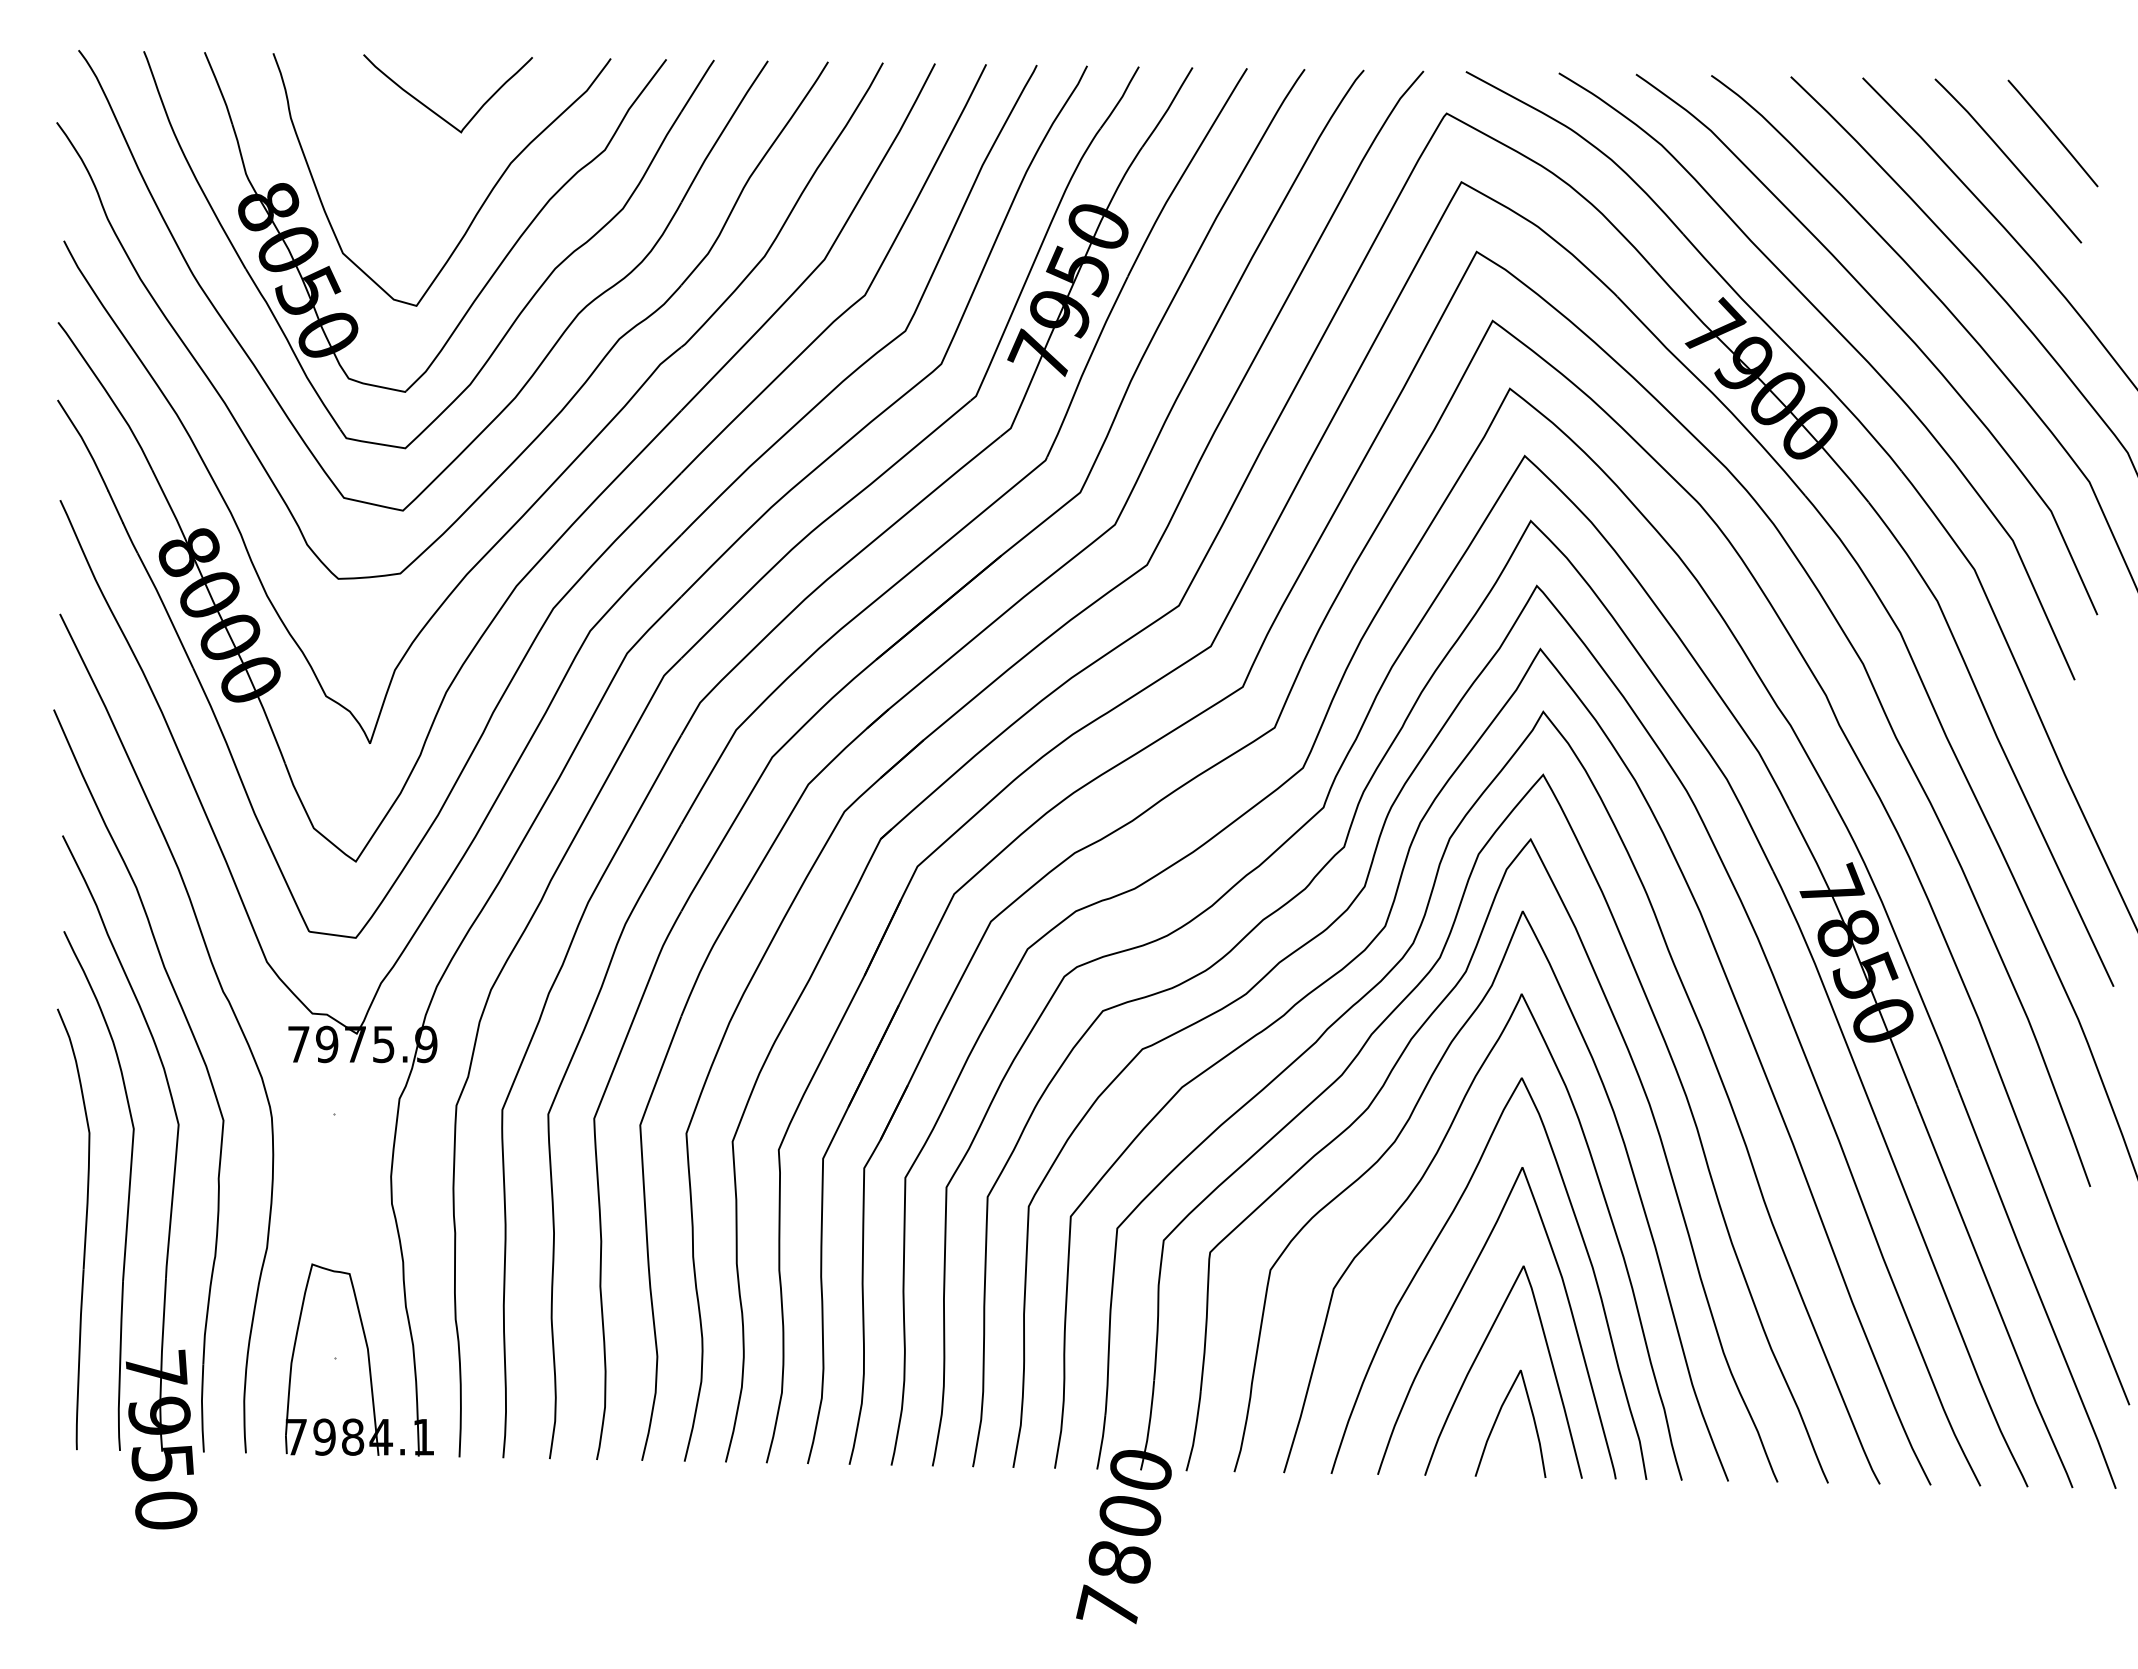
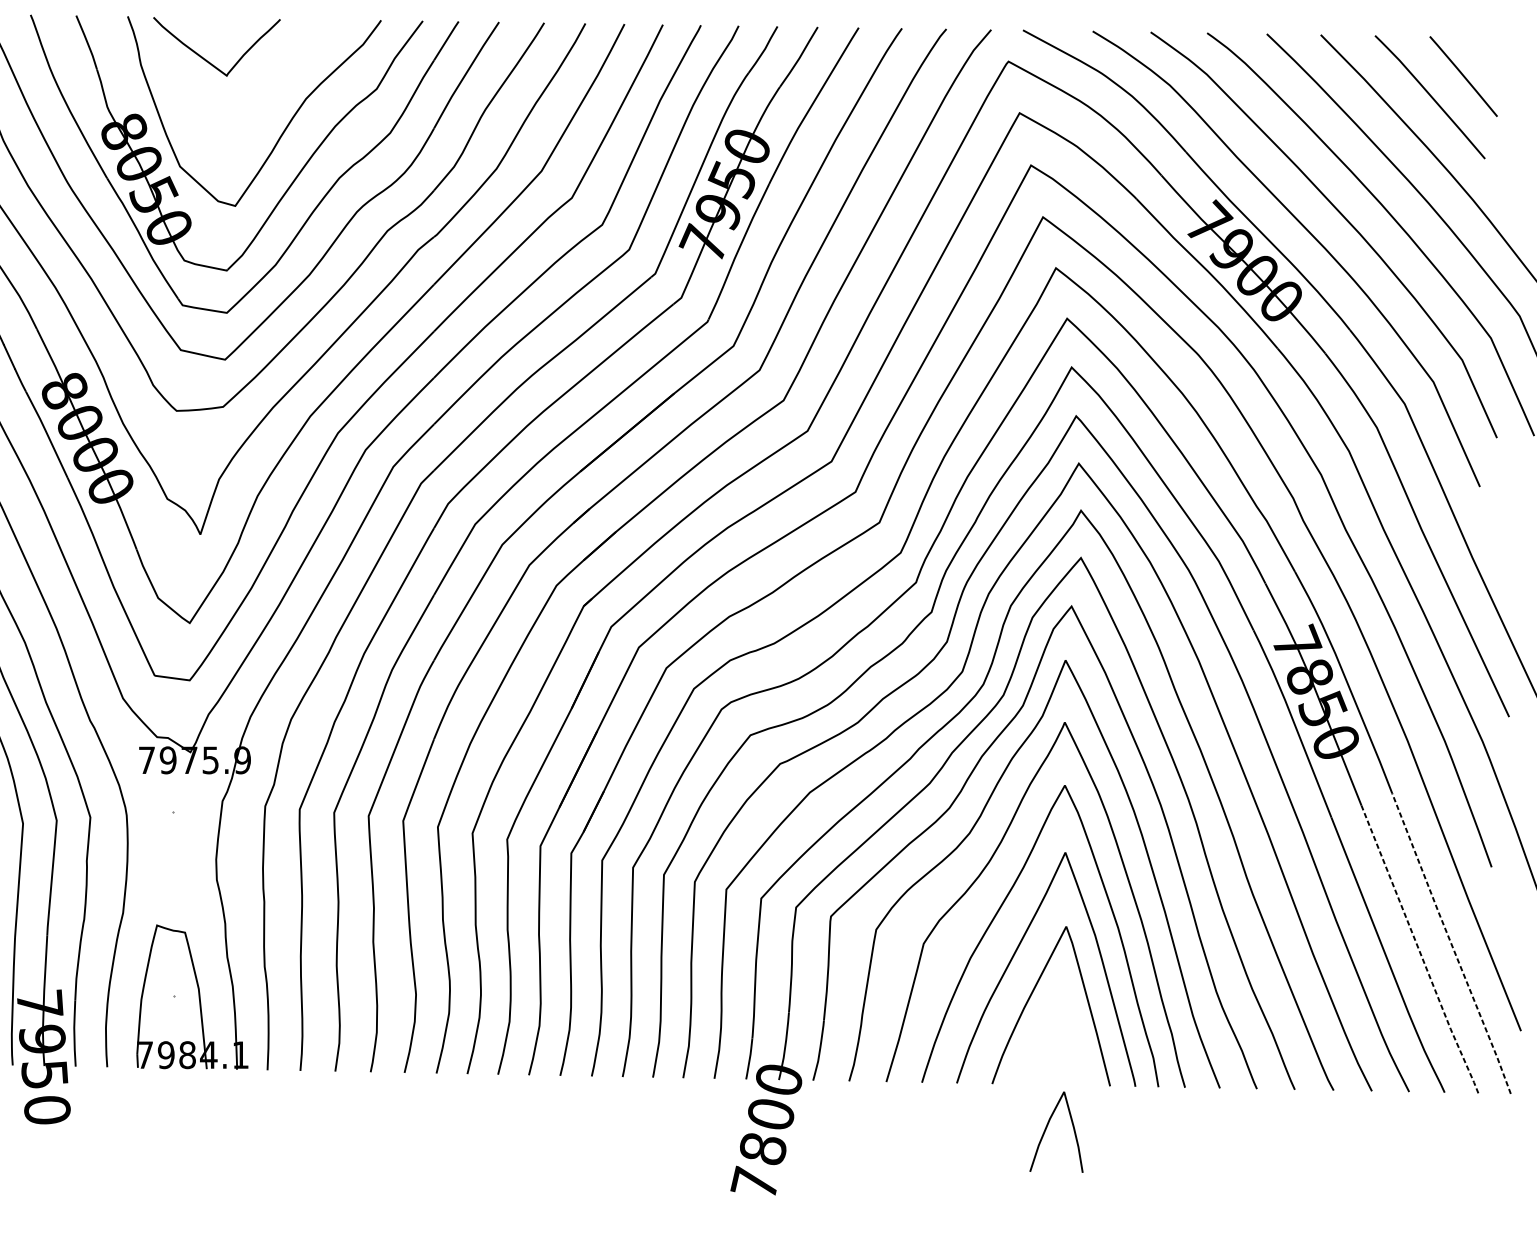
curve: (433, 110) -> (206, 59), moved
line: (2036, 1288) -> (1451, 943), solid -> dashed
line: (1993, 1297) -> (1418, 950), solid -> dashed
curve: (1498, 1417) -> (1047, 1127), moved

